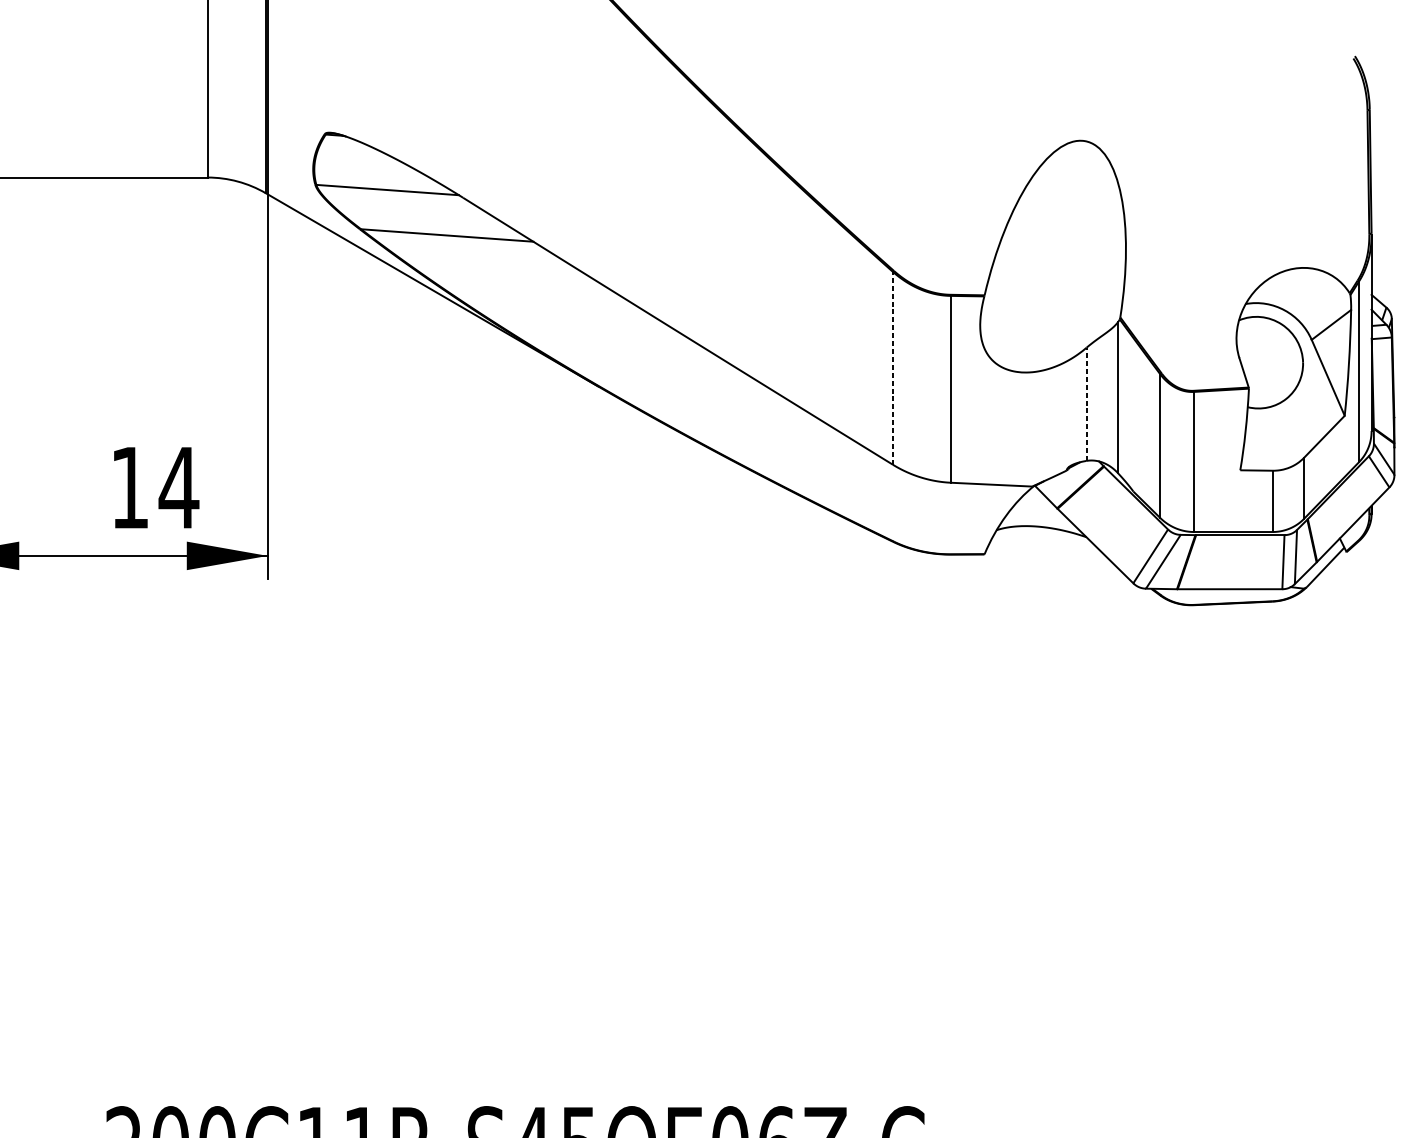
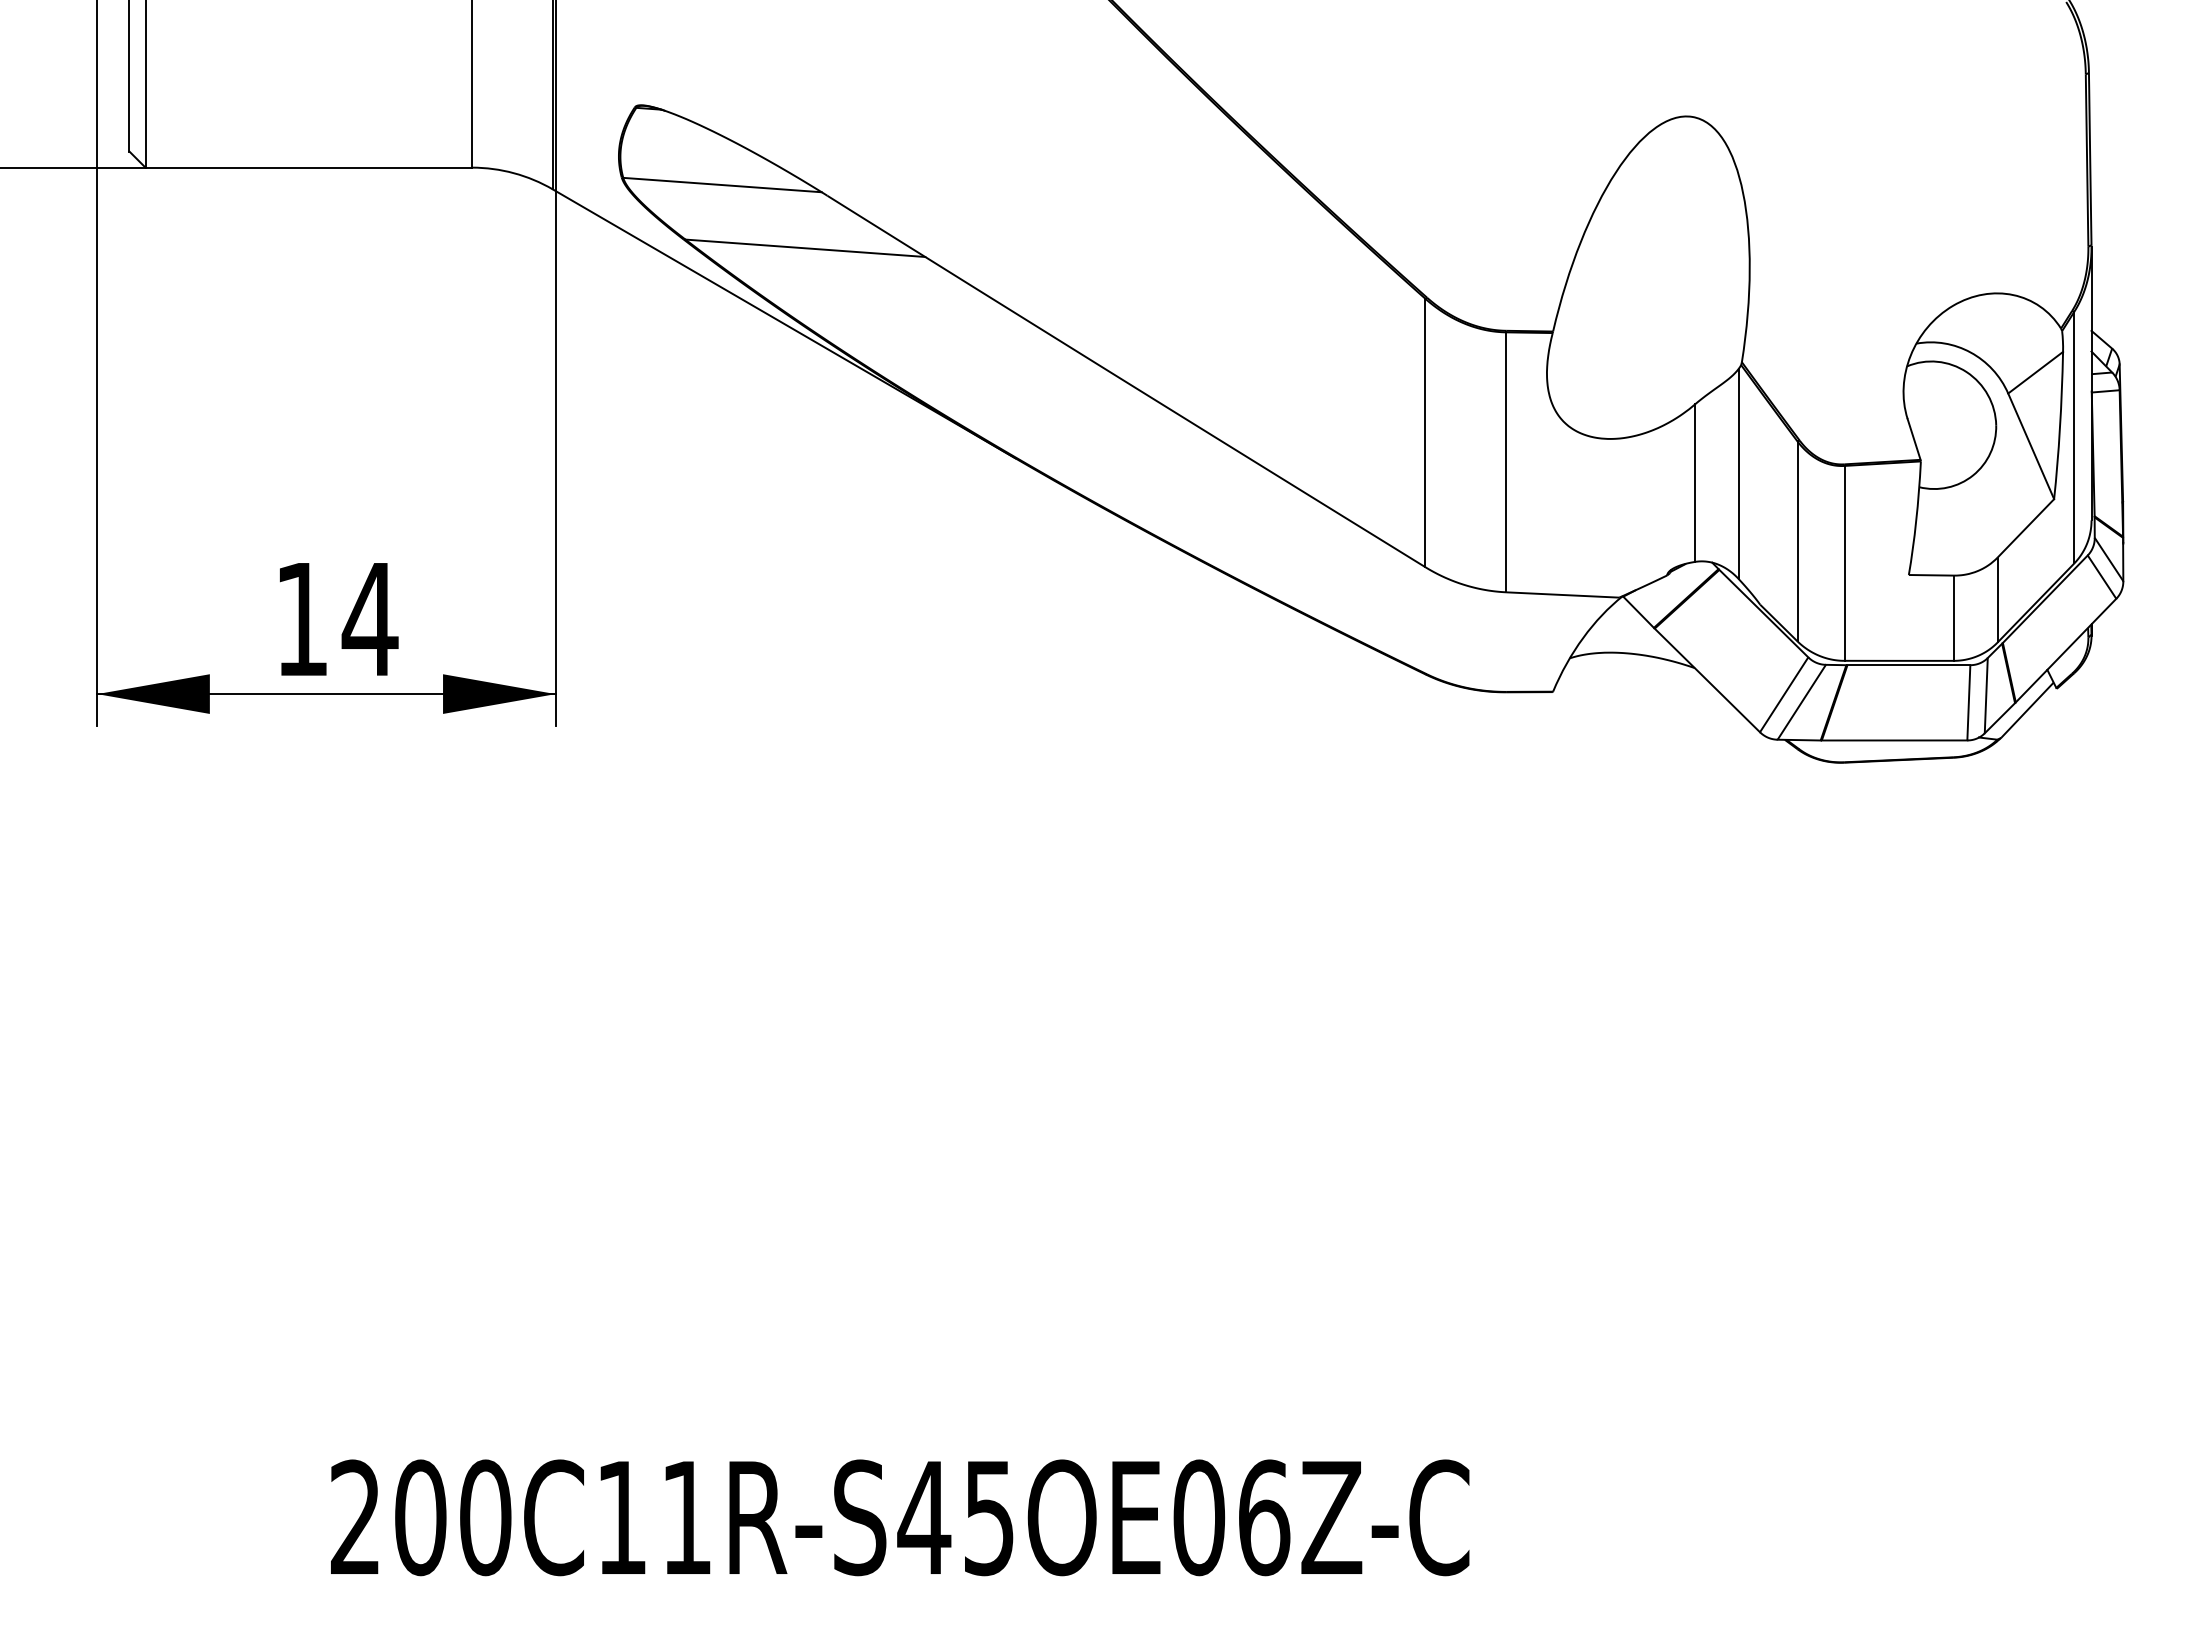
line: (892, 367) -> (1425, 432), dashed -> solid
line: (1086, 404) -> (1694, 483), dashed -> solid
text: (156, 487) -> (339, 619), moved

